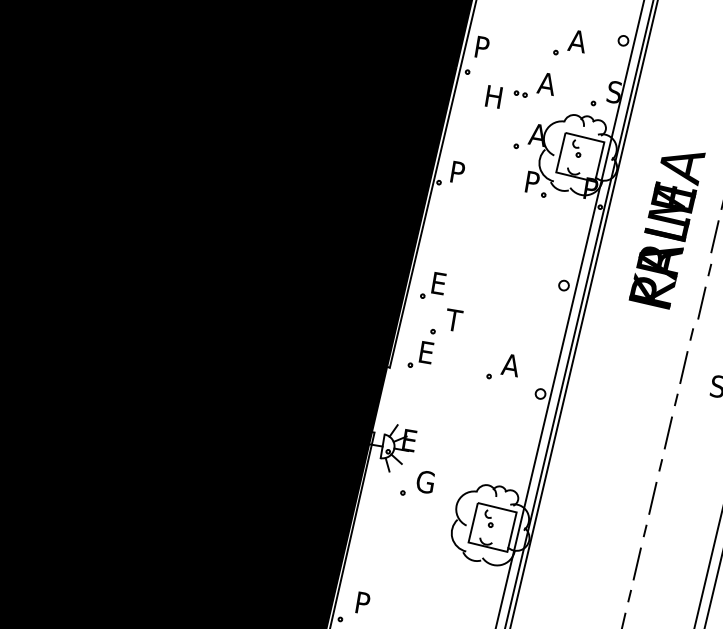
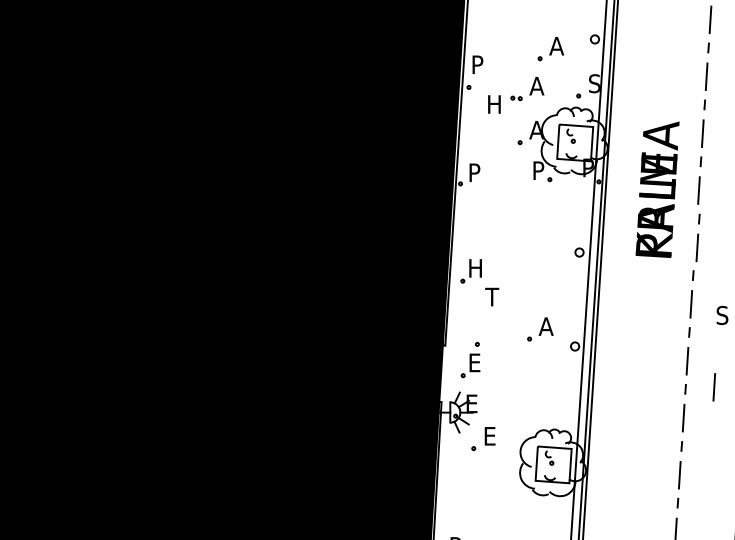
text: (441, 284) -> (476, 268), E -> H
part: (421, 349) -> (470, 360), moved
line: (693, 468) -> (713, 387), added
text: (424, 480) -> (490, 435), G -> E

